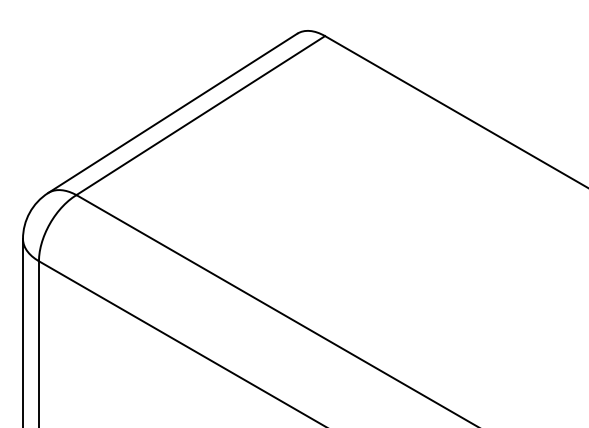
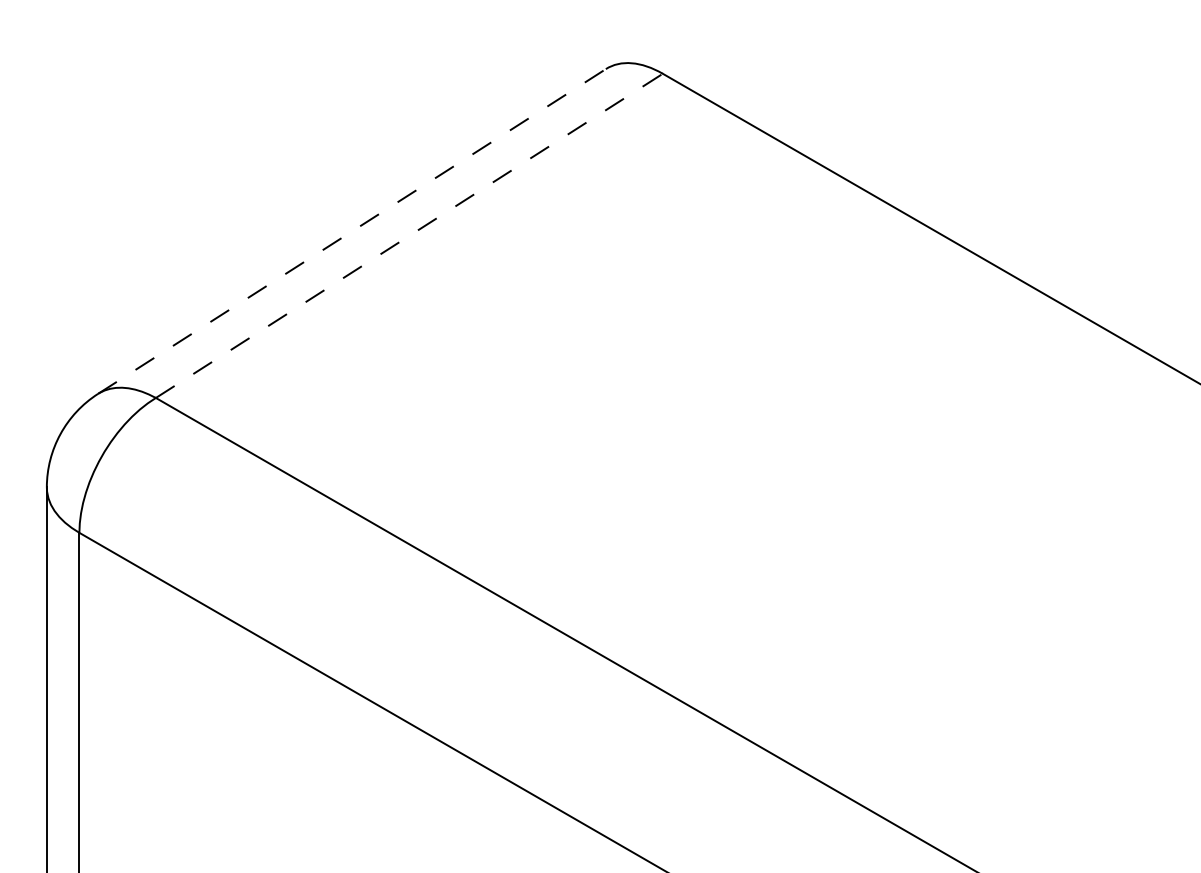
line: (172, 113) -> (351, 231), solid -> dashed
line: (200, 115) -> (408, 235), solid -> dashed

